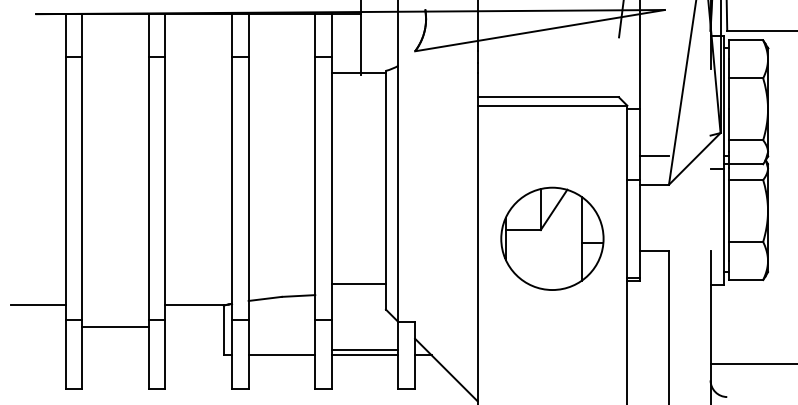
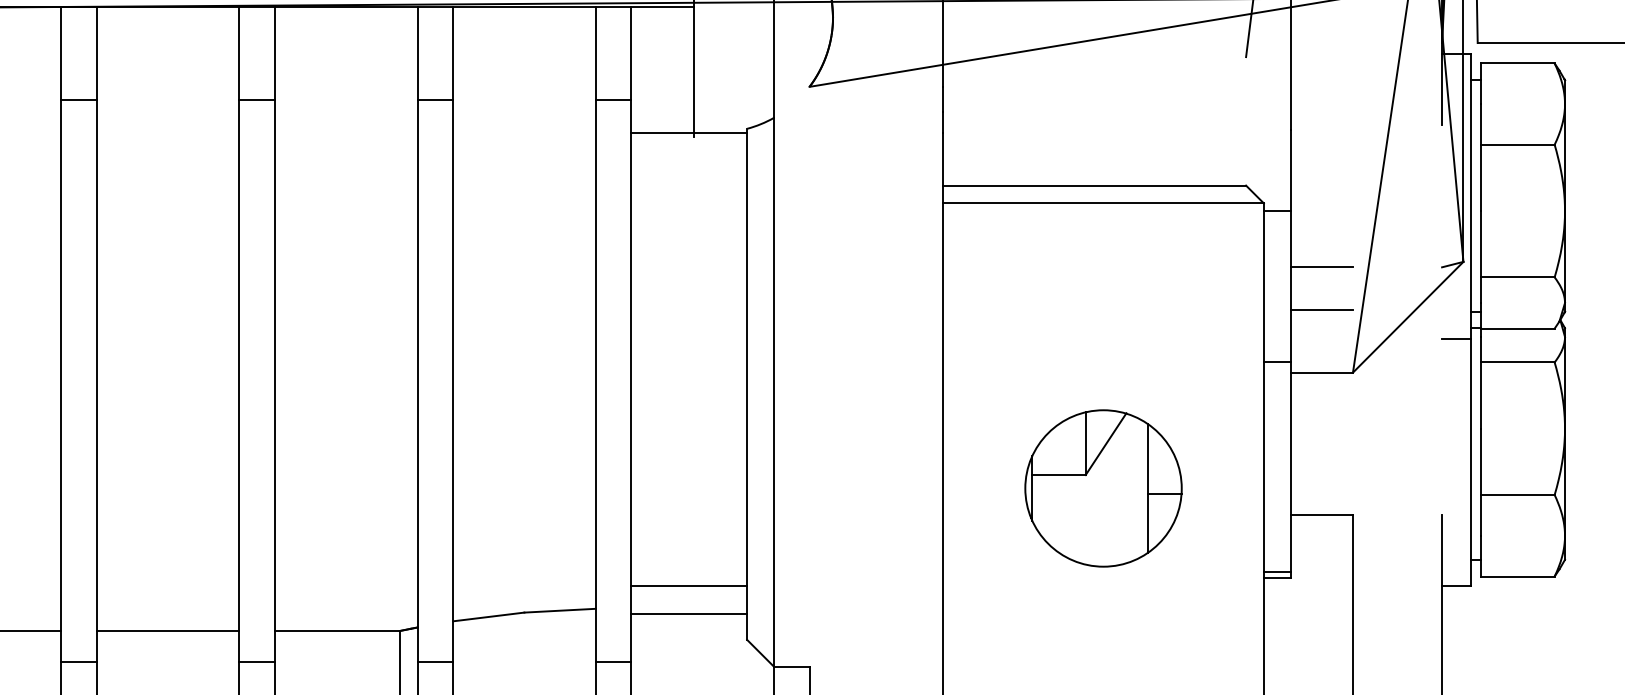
line: (653, 135) -> (1319, 267), added
part: (552, 238) -> (1103, 487), size x0.71
line: (358, 297) -> (688, 613), added
line: (115, 327) -> (168, 631), moved

